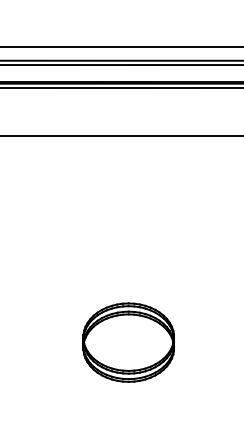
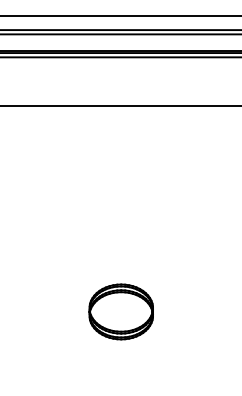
part: (128, 342) -> (121, 311), size x0.7

